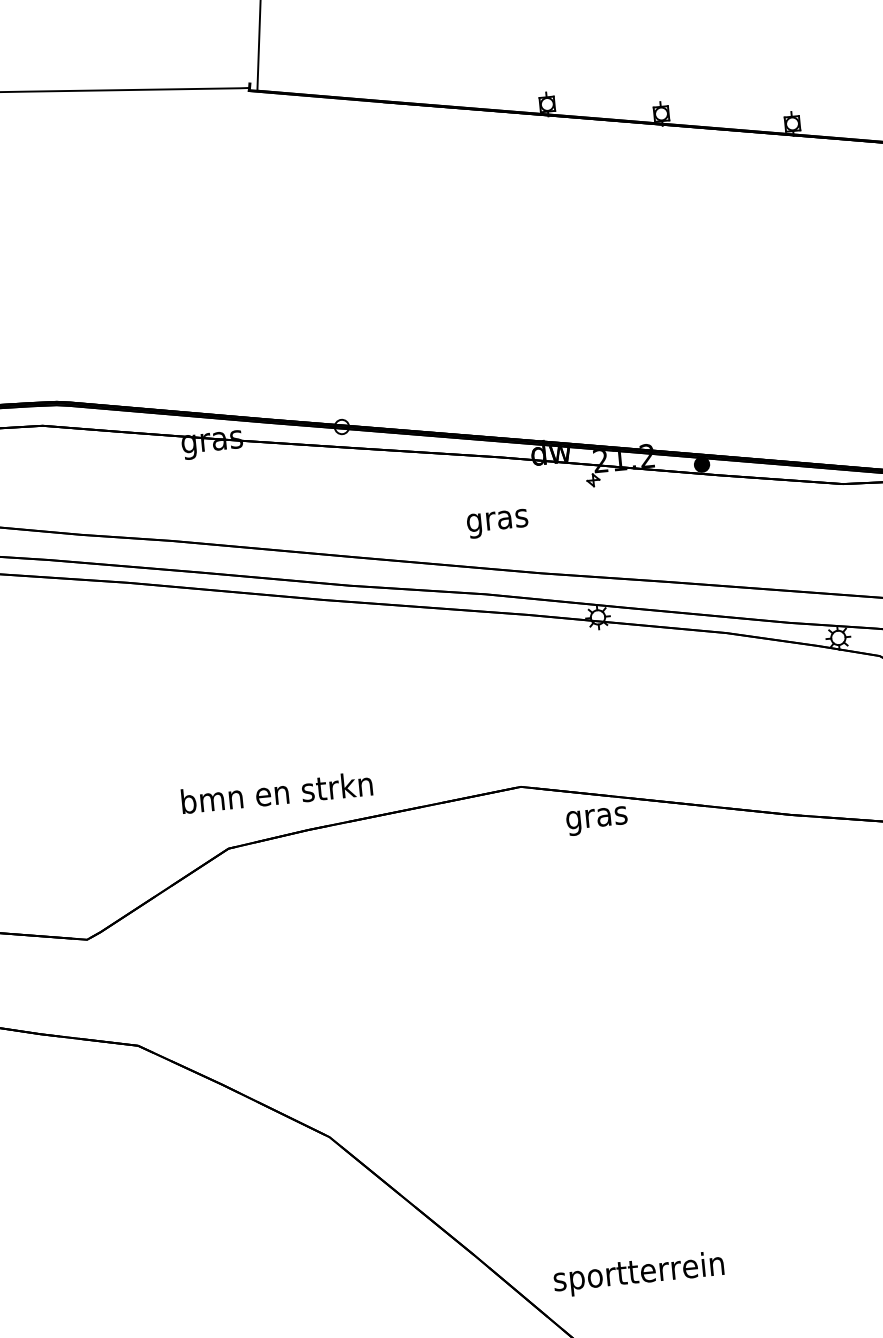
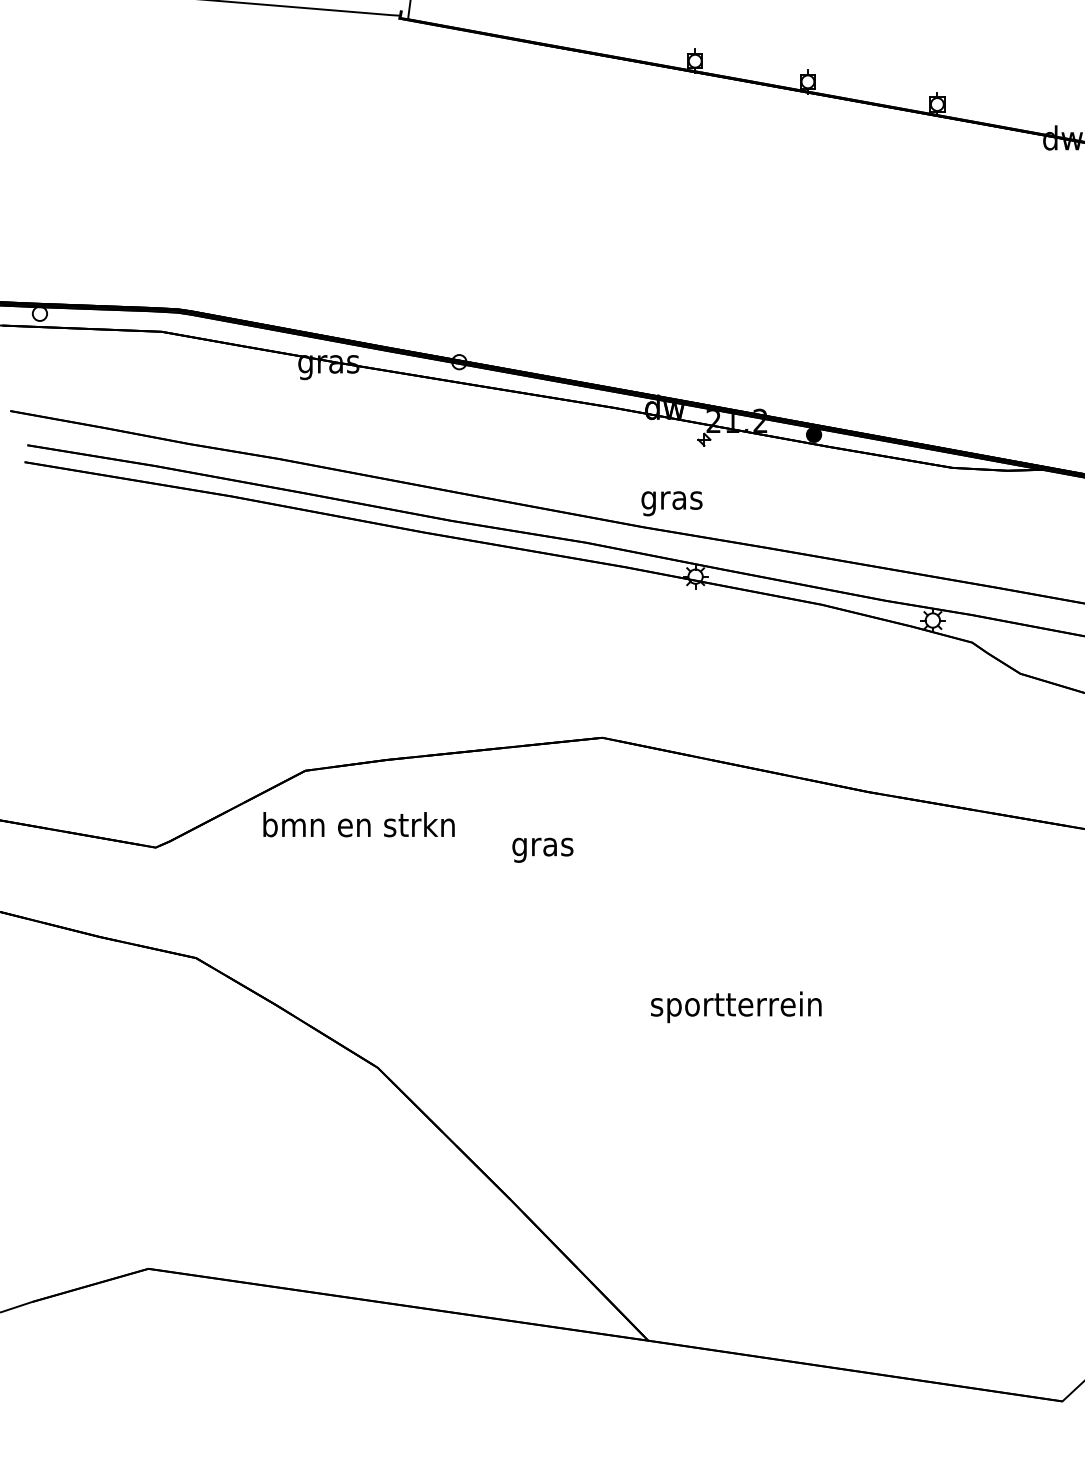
text: (497, 523) -> (671, 503), moved
text: (276, 792) -> (358, 824), moved
text: (596, 820) -> (542, 849), moved
text: (639, 1274) -> (736, 1007), moved

